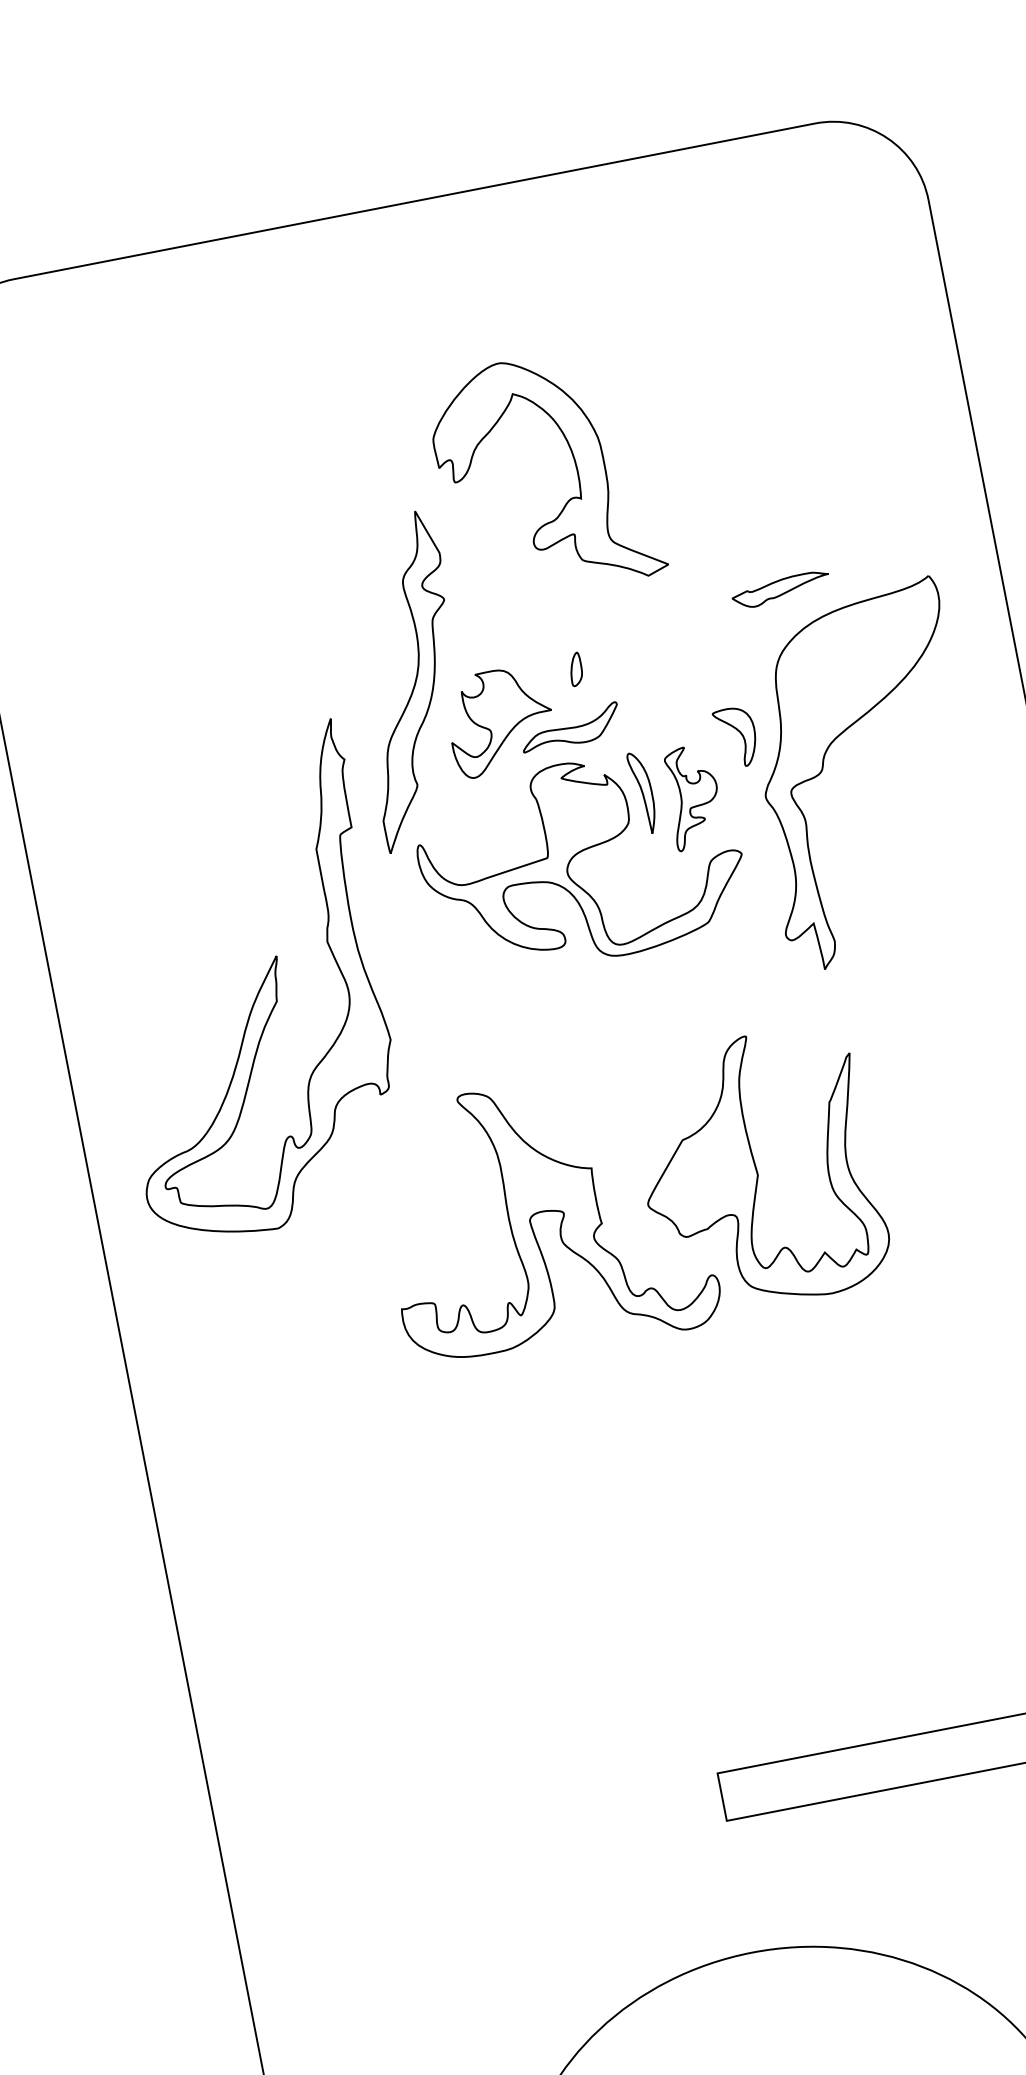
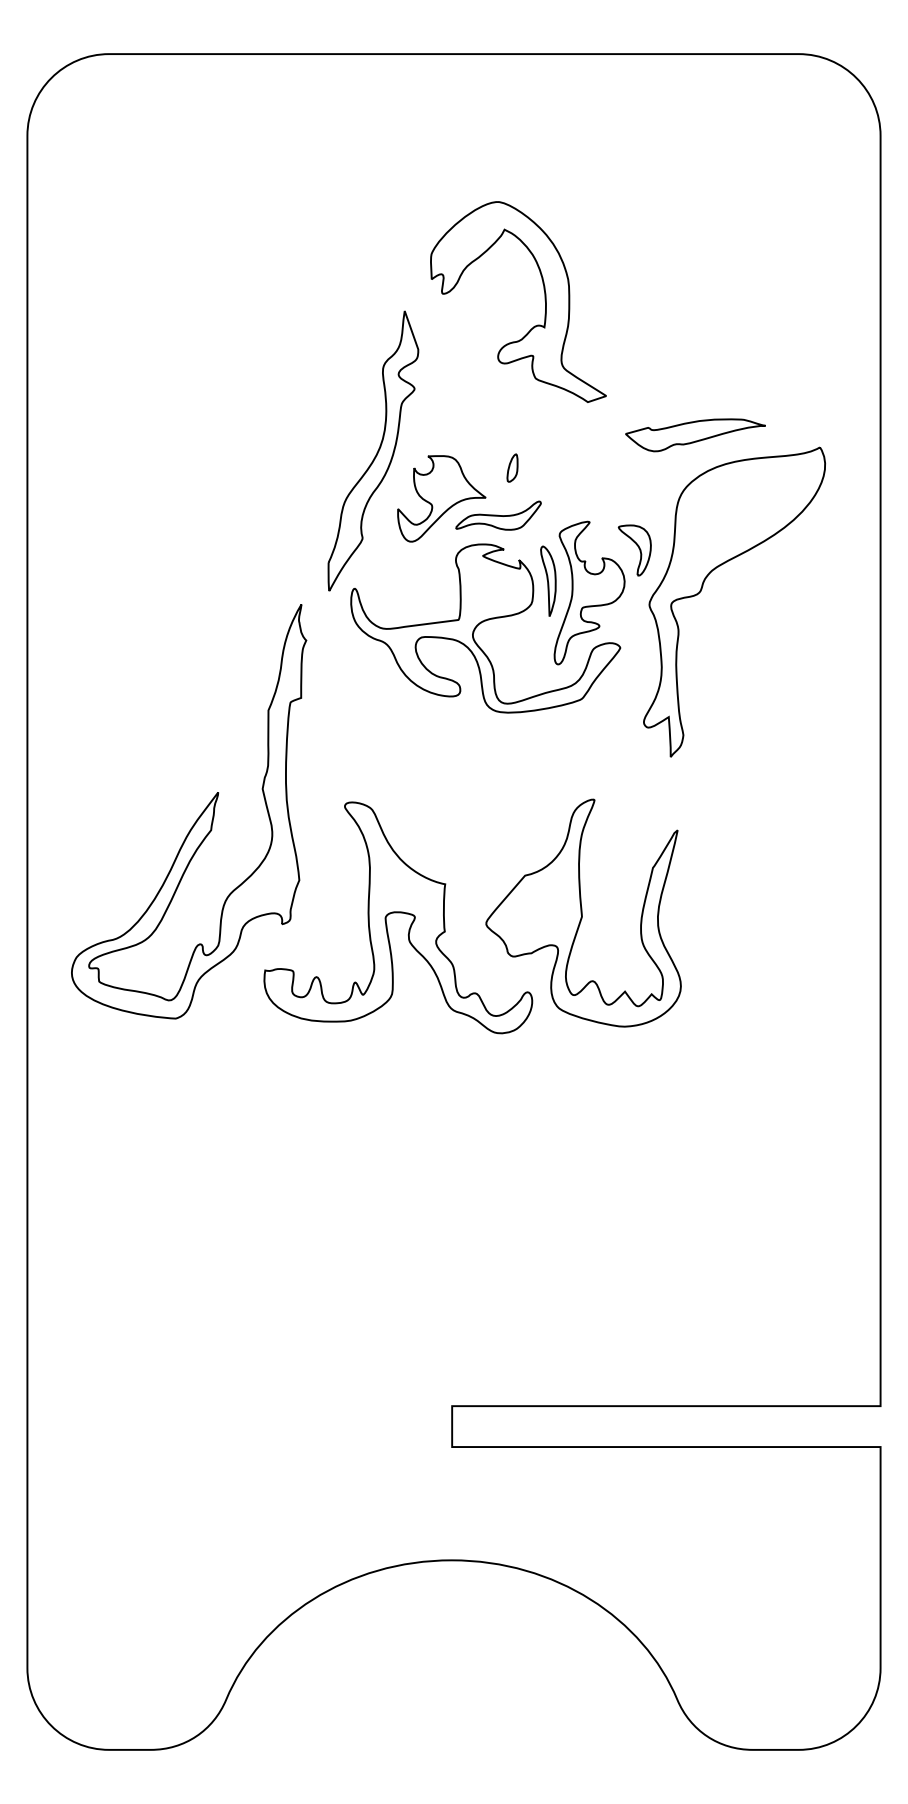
part: (781, 590) -> (695, 435), size x1.67
part: (693, 796) -> (589, 592), size x1.67
part: (259, 988) -> (198, 816), moved

